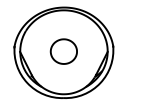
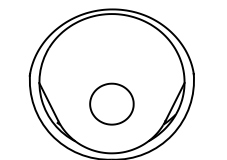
part: (63, 51) -> (111, 103), moved

